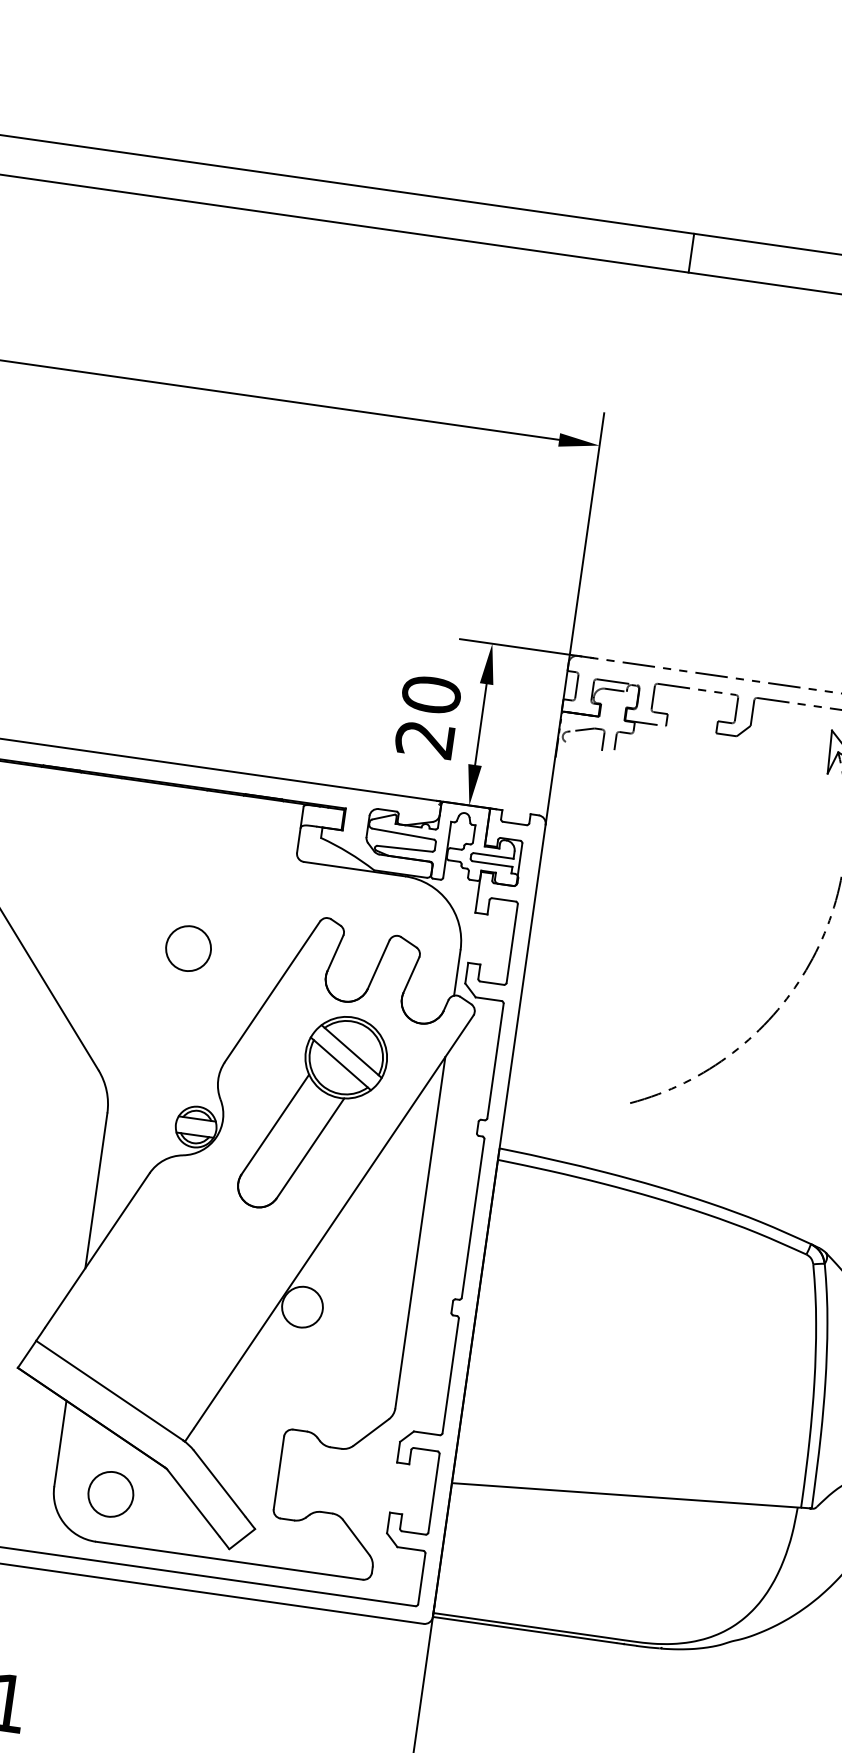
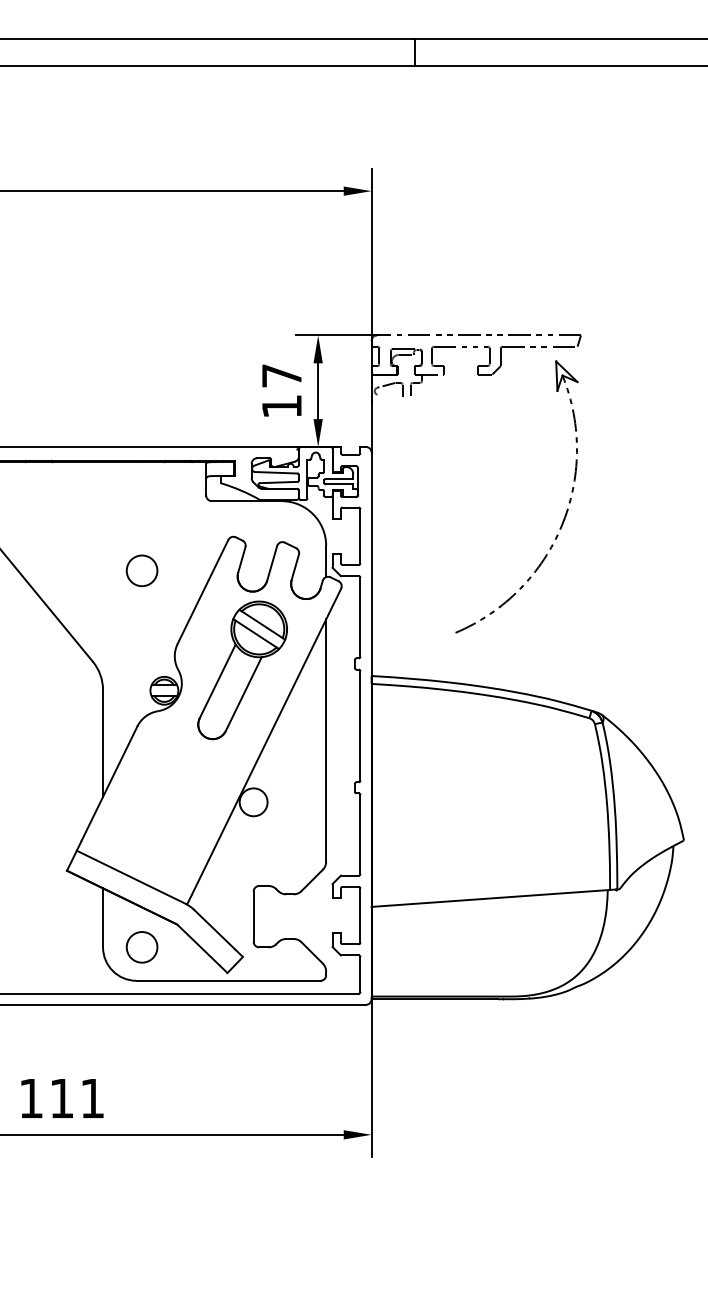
text: (427, 715) -> (281, 390), 20 -> 17

